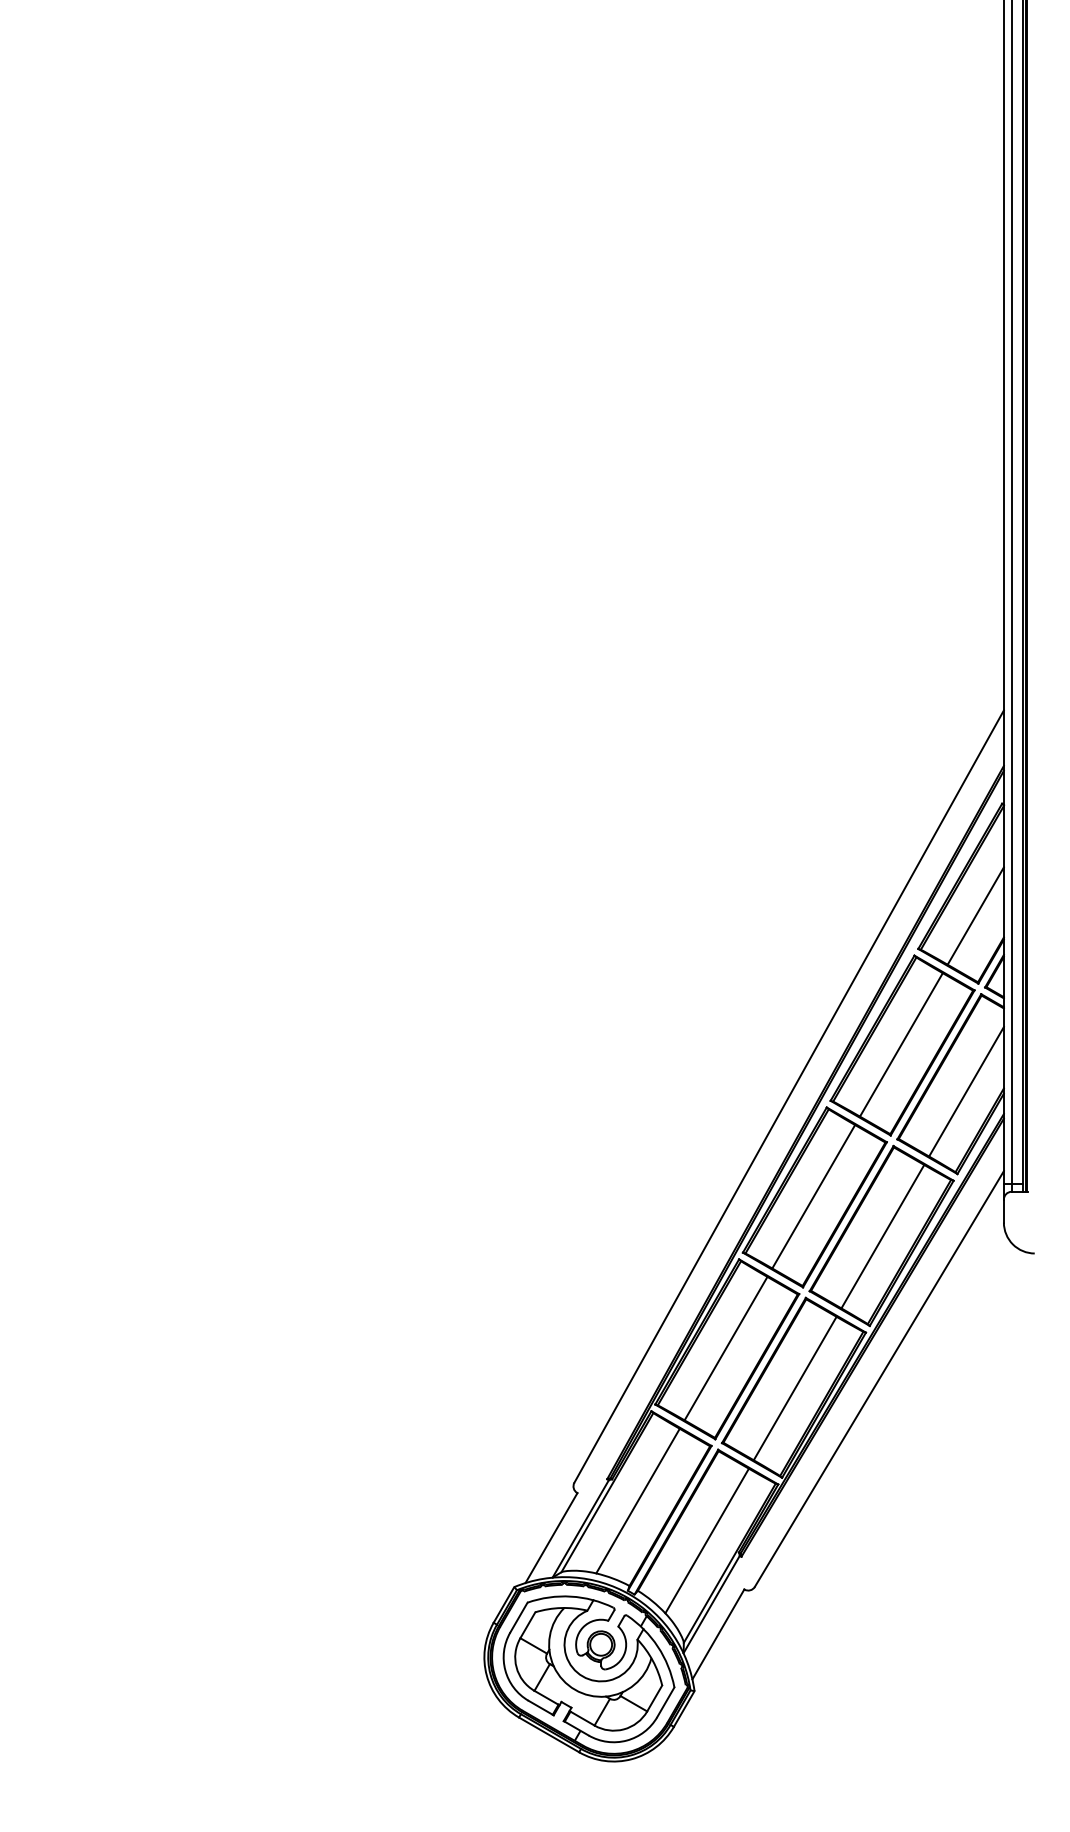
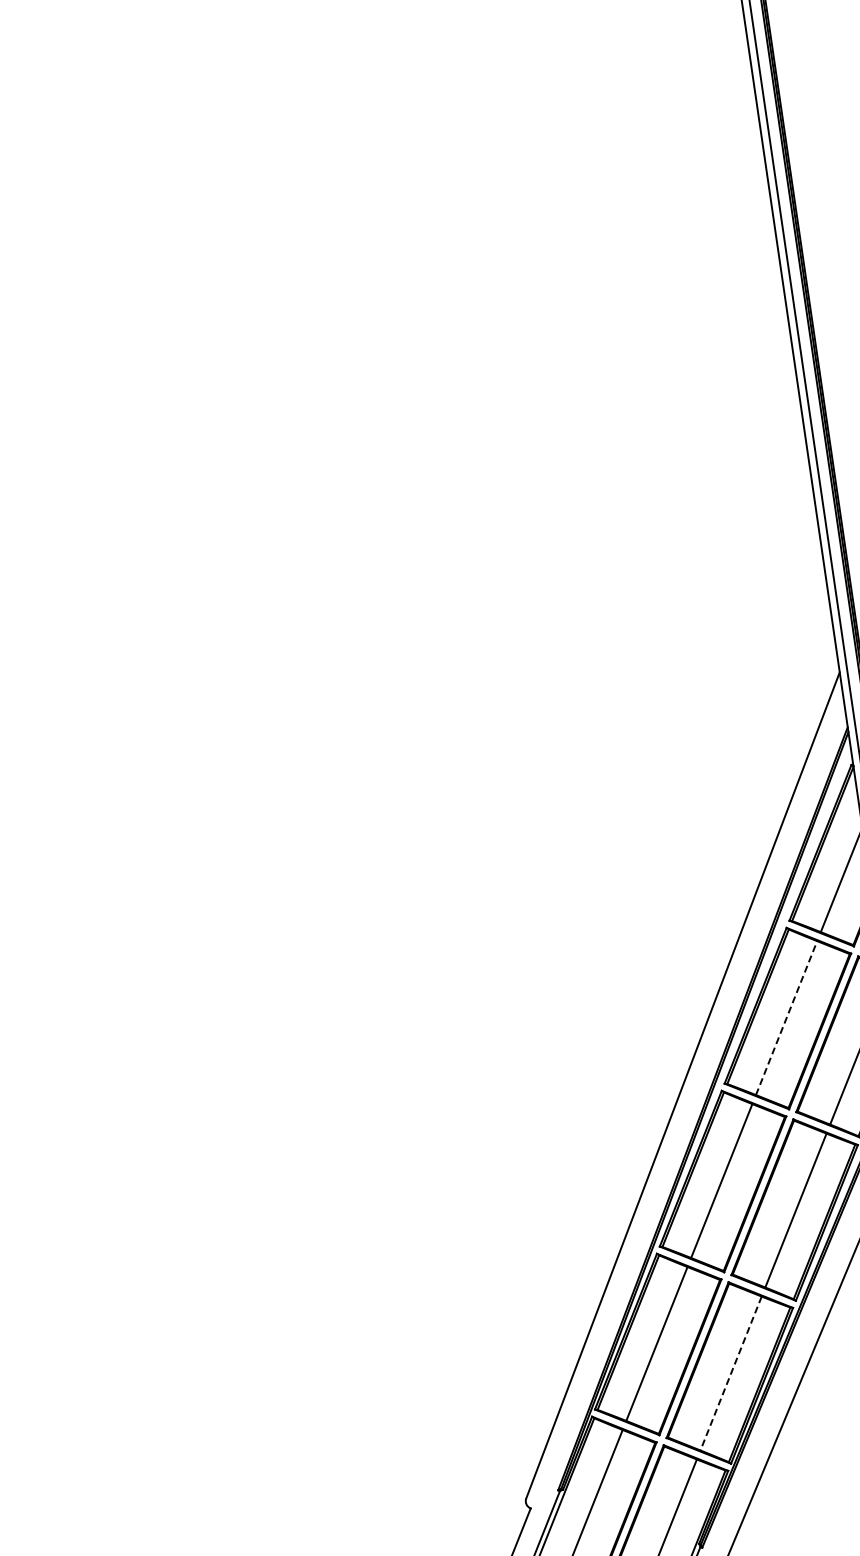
line: (901, 1044) -> (786, 1017), solid -> dashed
line: (795, 1388) -> (731, 1373), solid -> dashed

